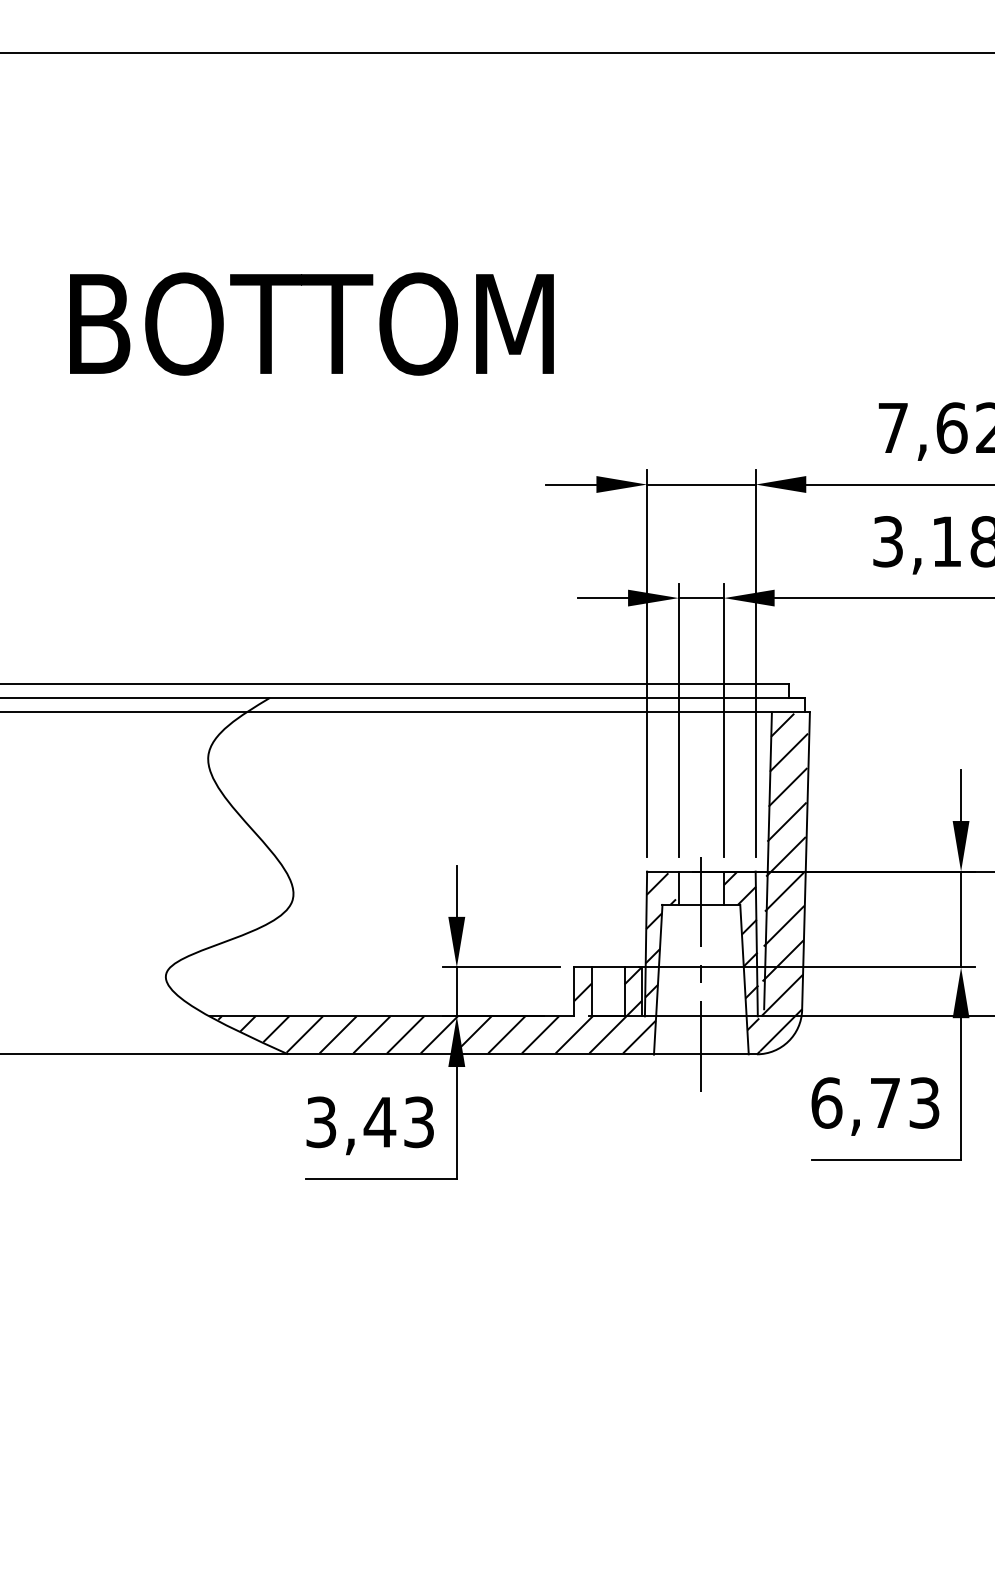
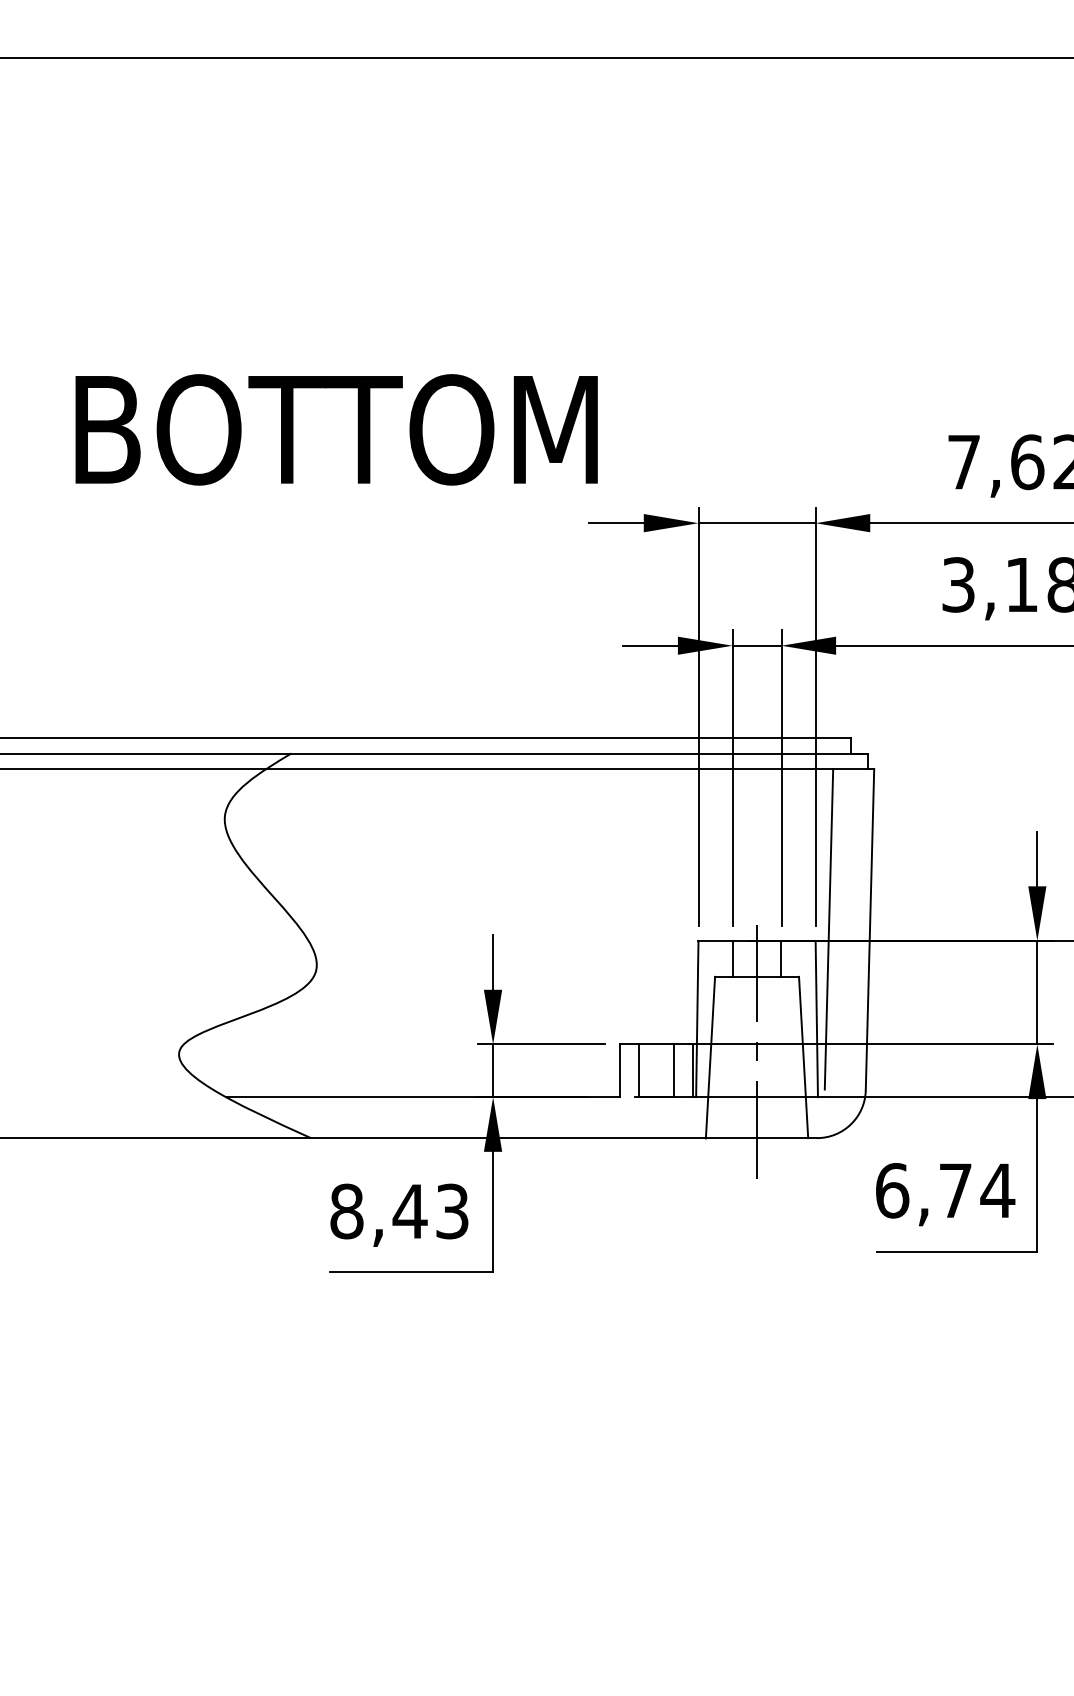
text: (311, 323) -> (336, 429), moved
hatch: (766, 883) -> (827, 953), removed
hatch: (446, 963) -> (481, 1040), removed
text: (924, 1102) -> (997, 1190), 6,73 -> 6,74
text: (321, 1122) -> (347, 1211), 3,43 -> 8,43

